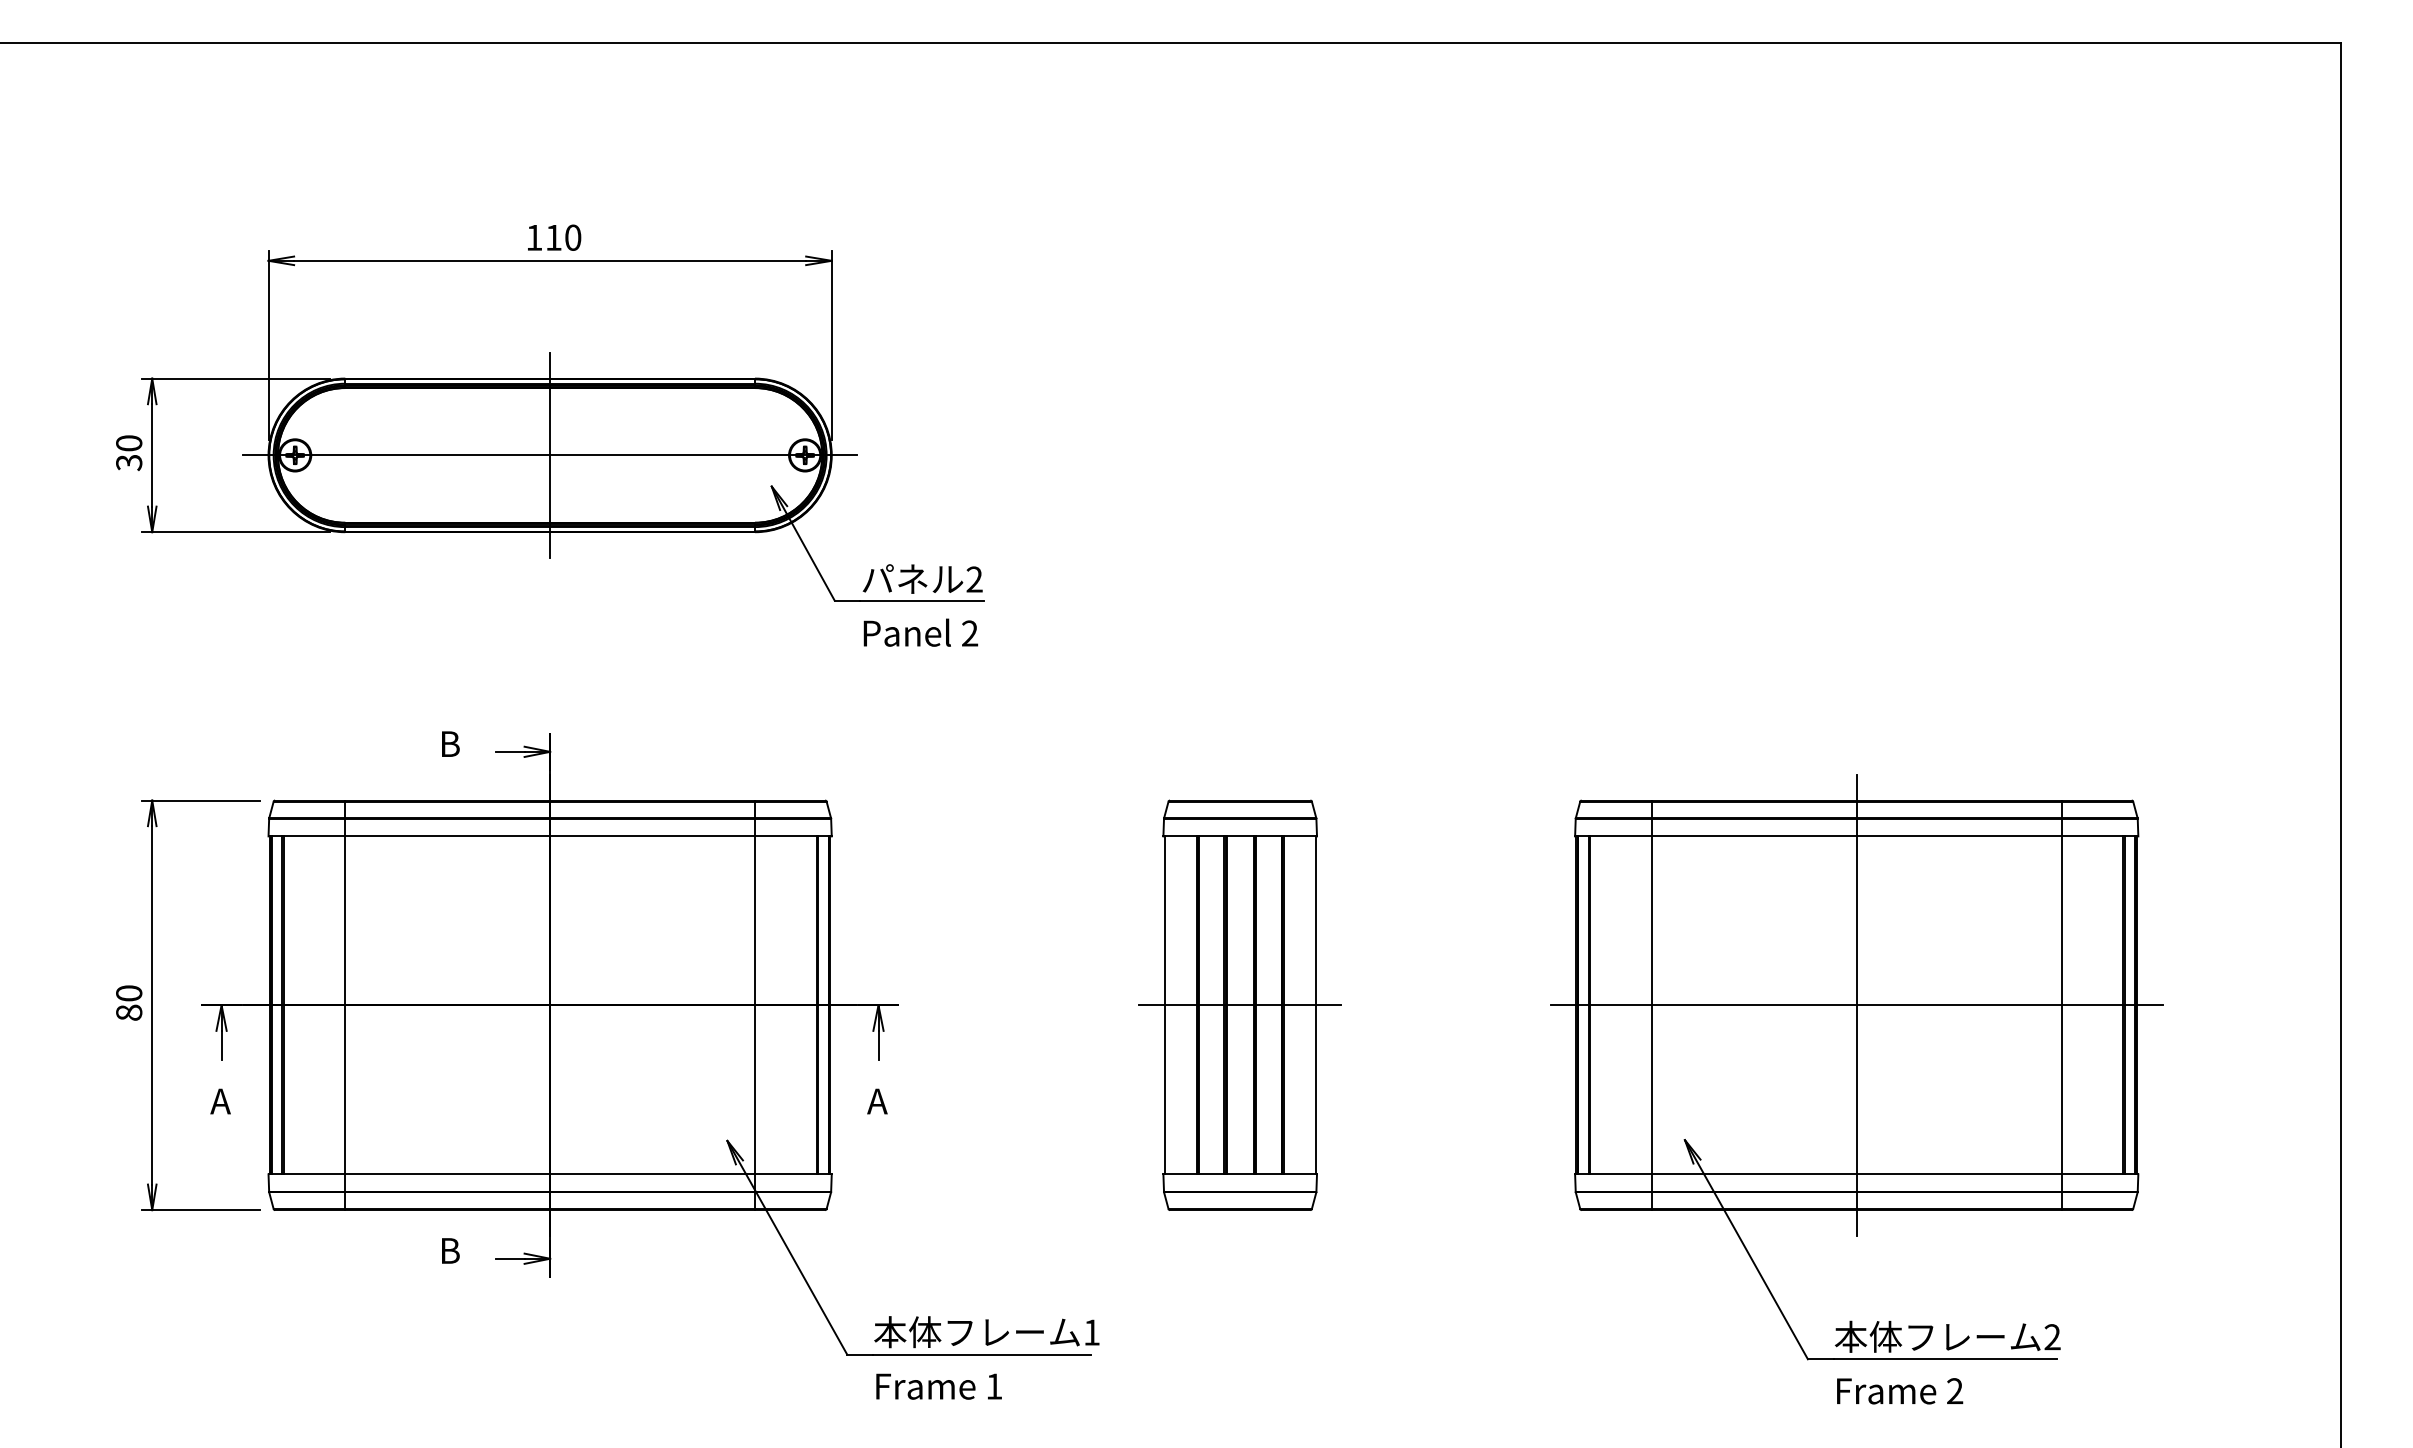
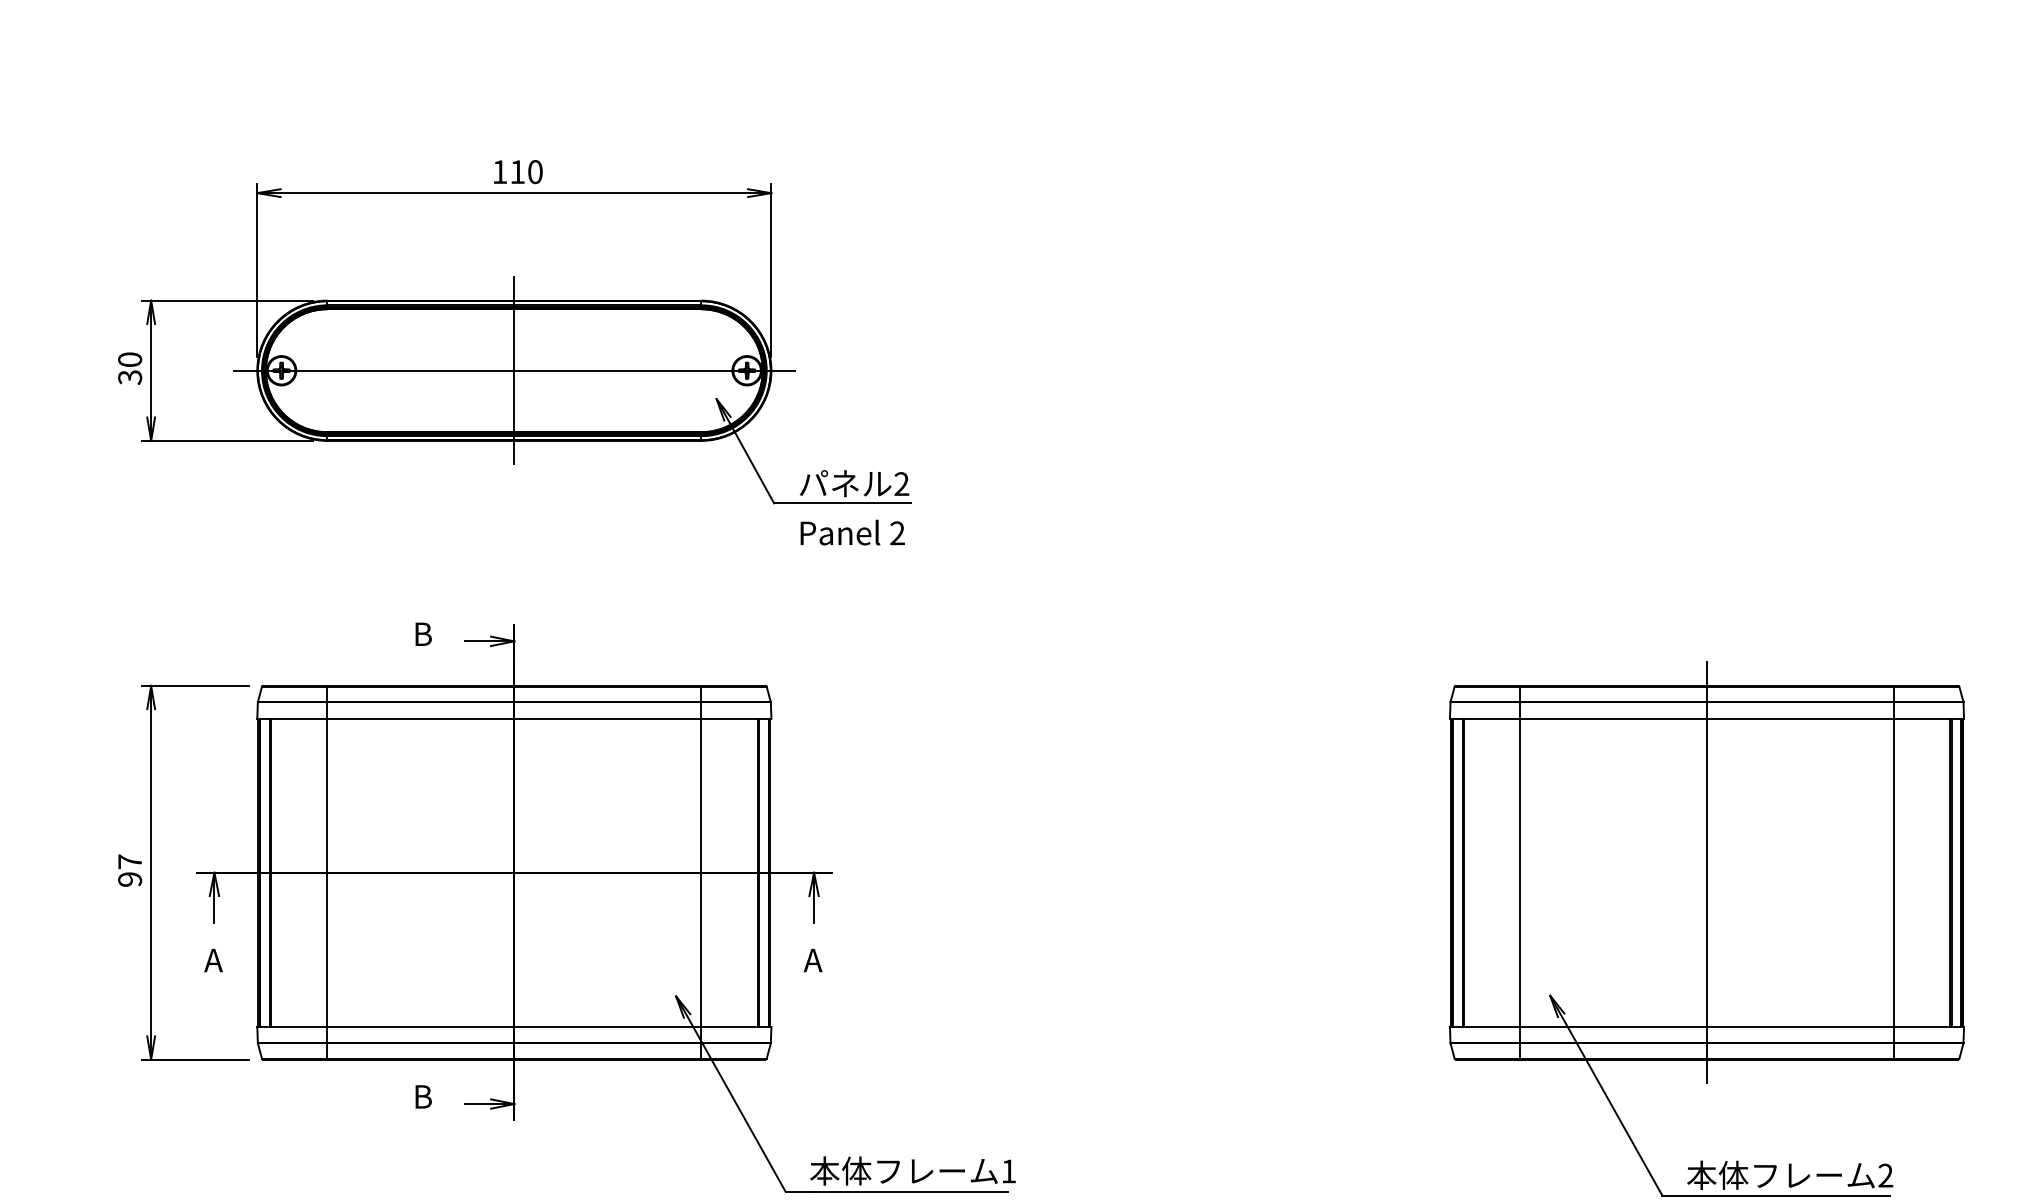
text: (129, 1002) -> (130, 870), 80 -> 97
part: (1239, 1004) -> (1143, 871), removed
line: (1856, 1005) -> (1706, 872), removed

